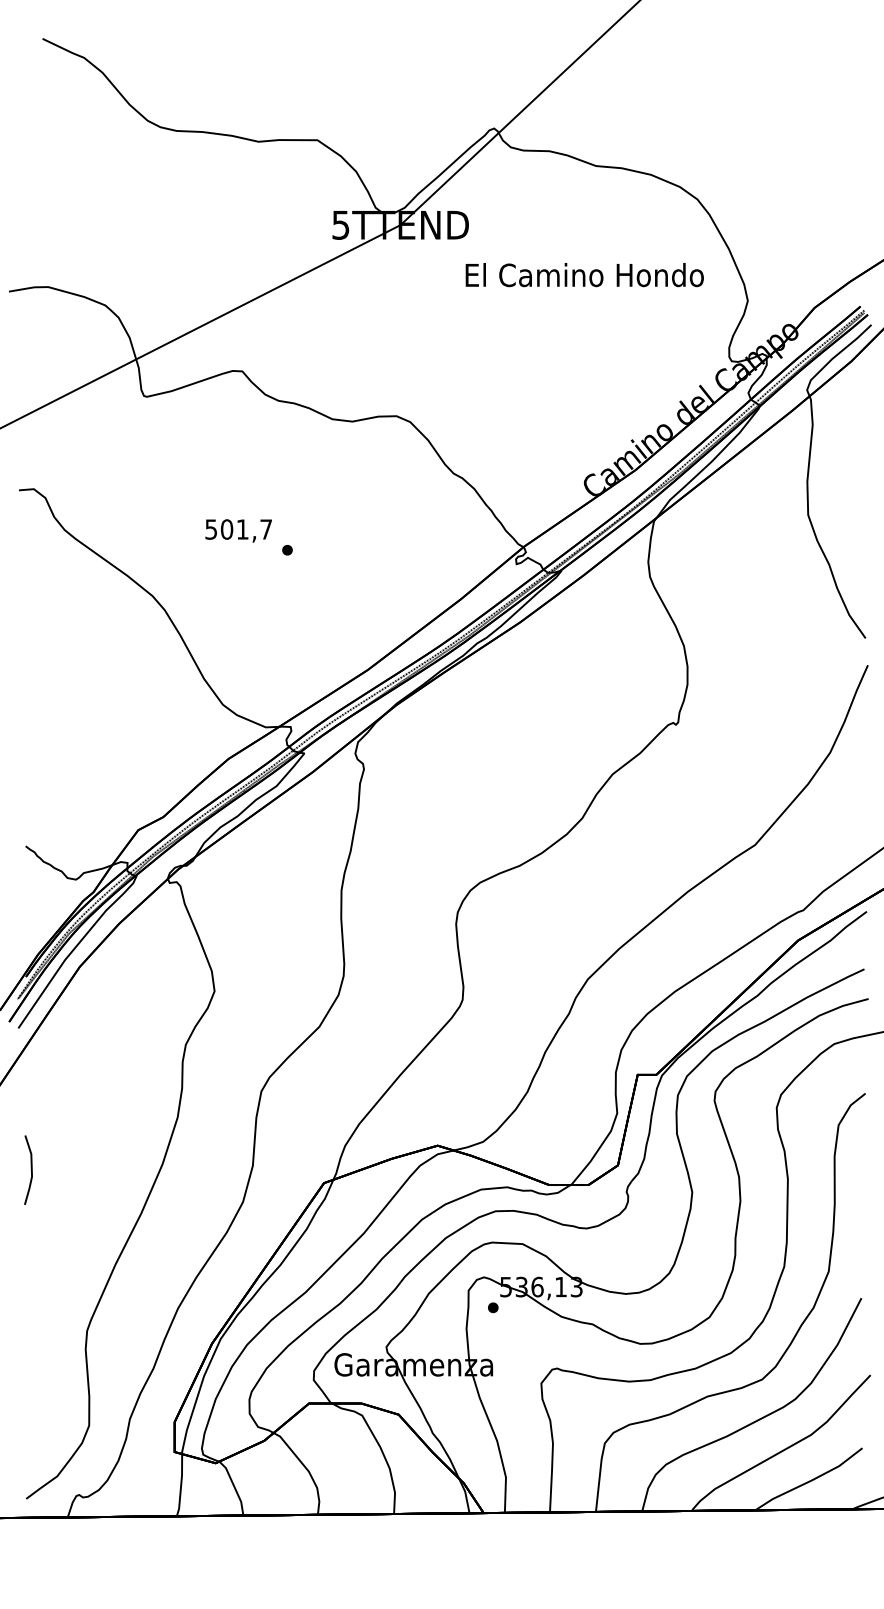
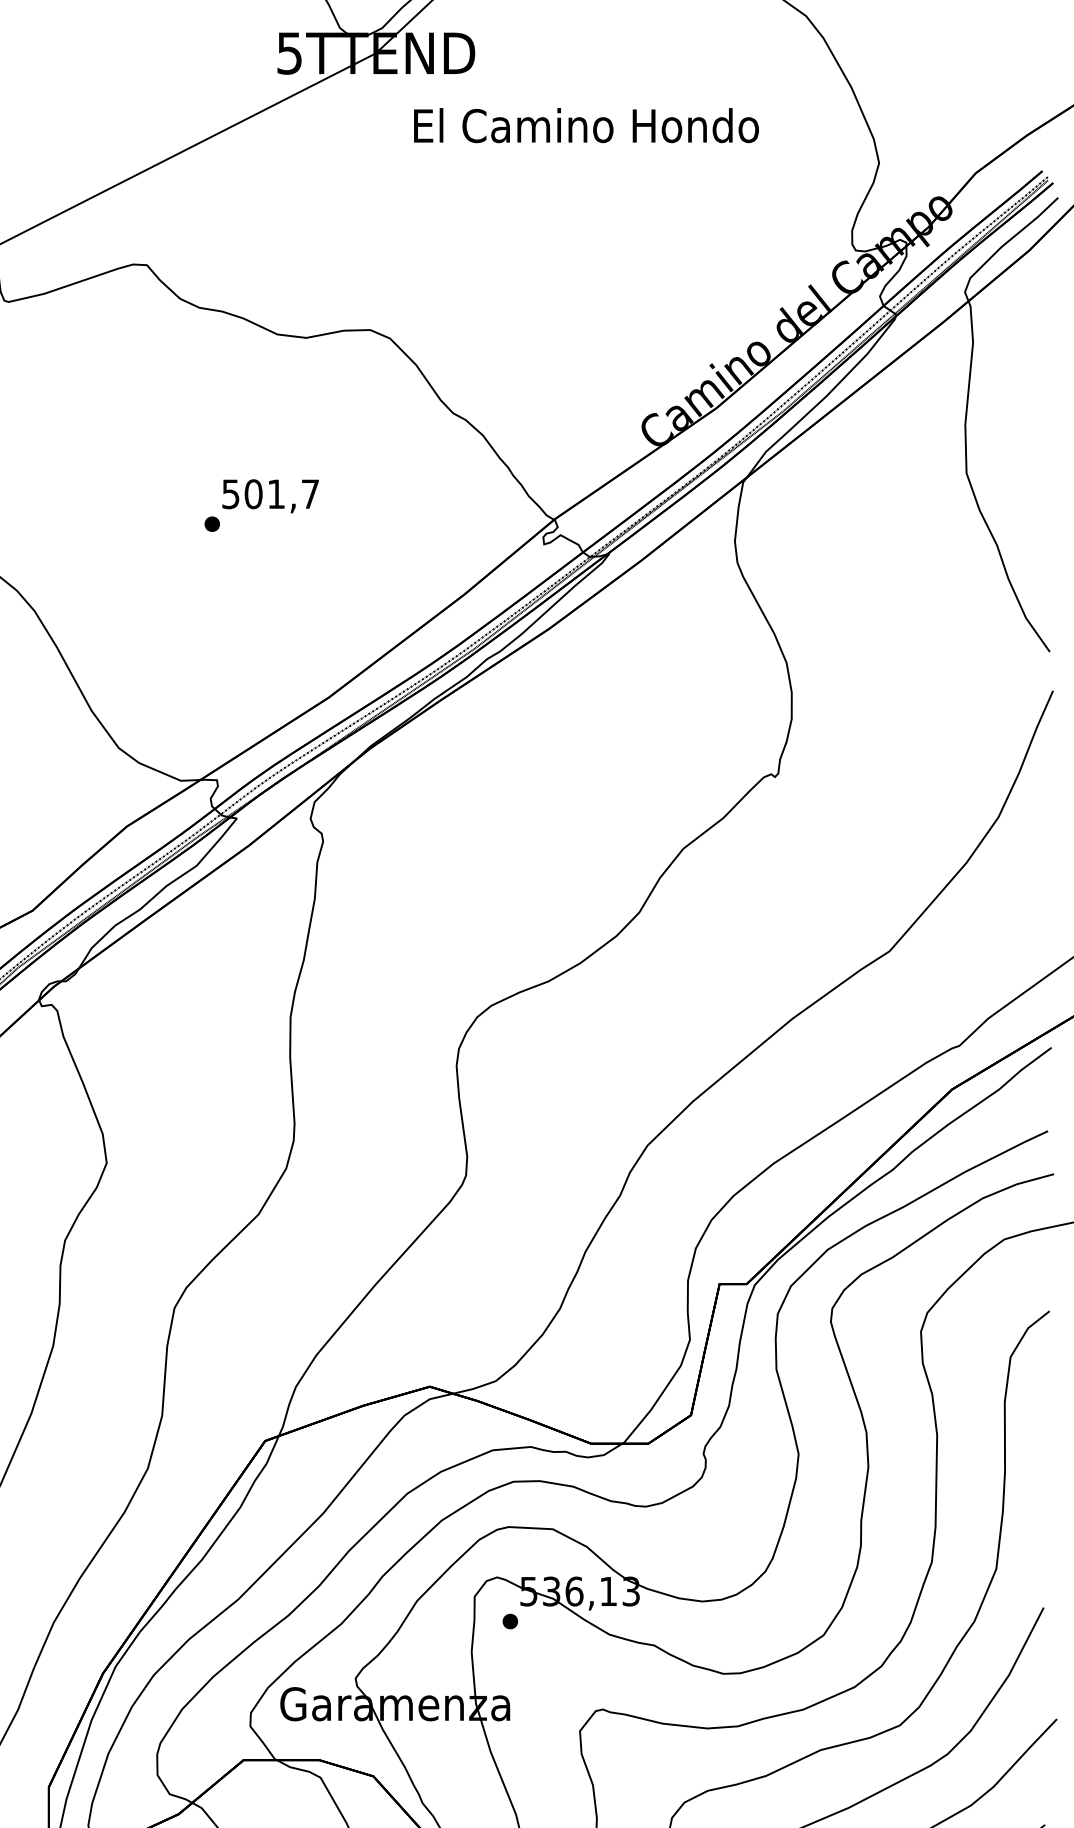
text: (584, 275) -> (586, 126), moved
text: (238, 530) -> (270, 495), moved

